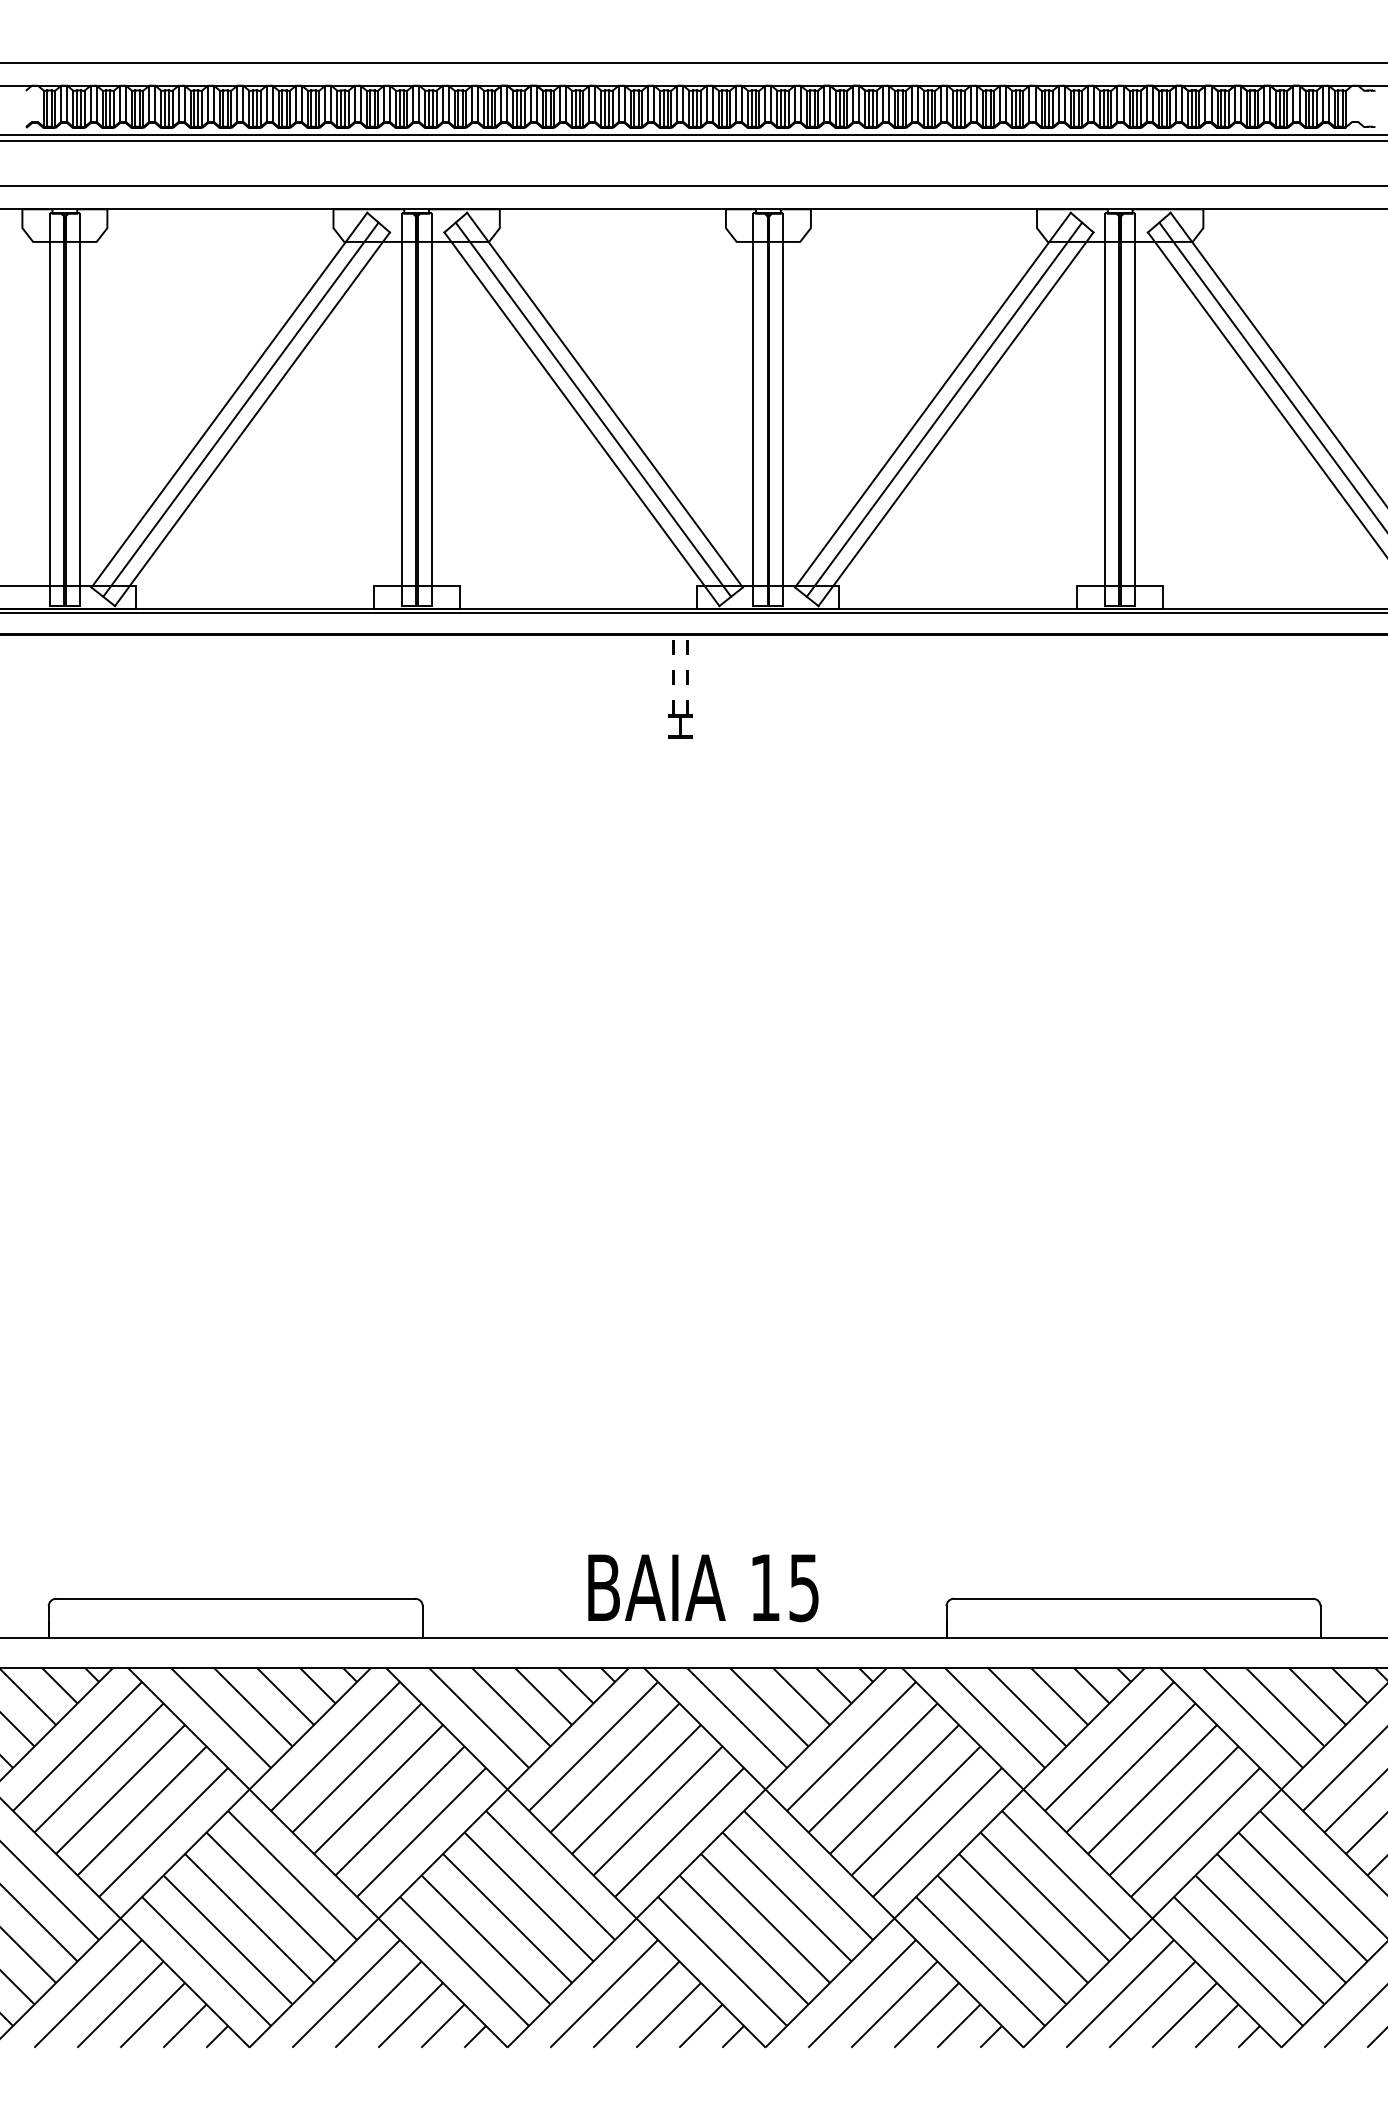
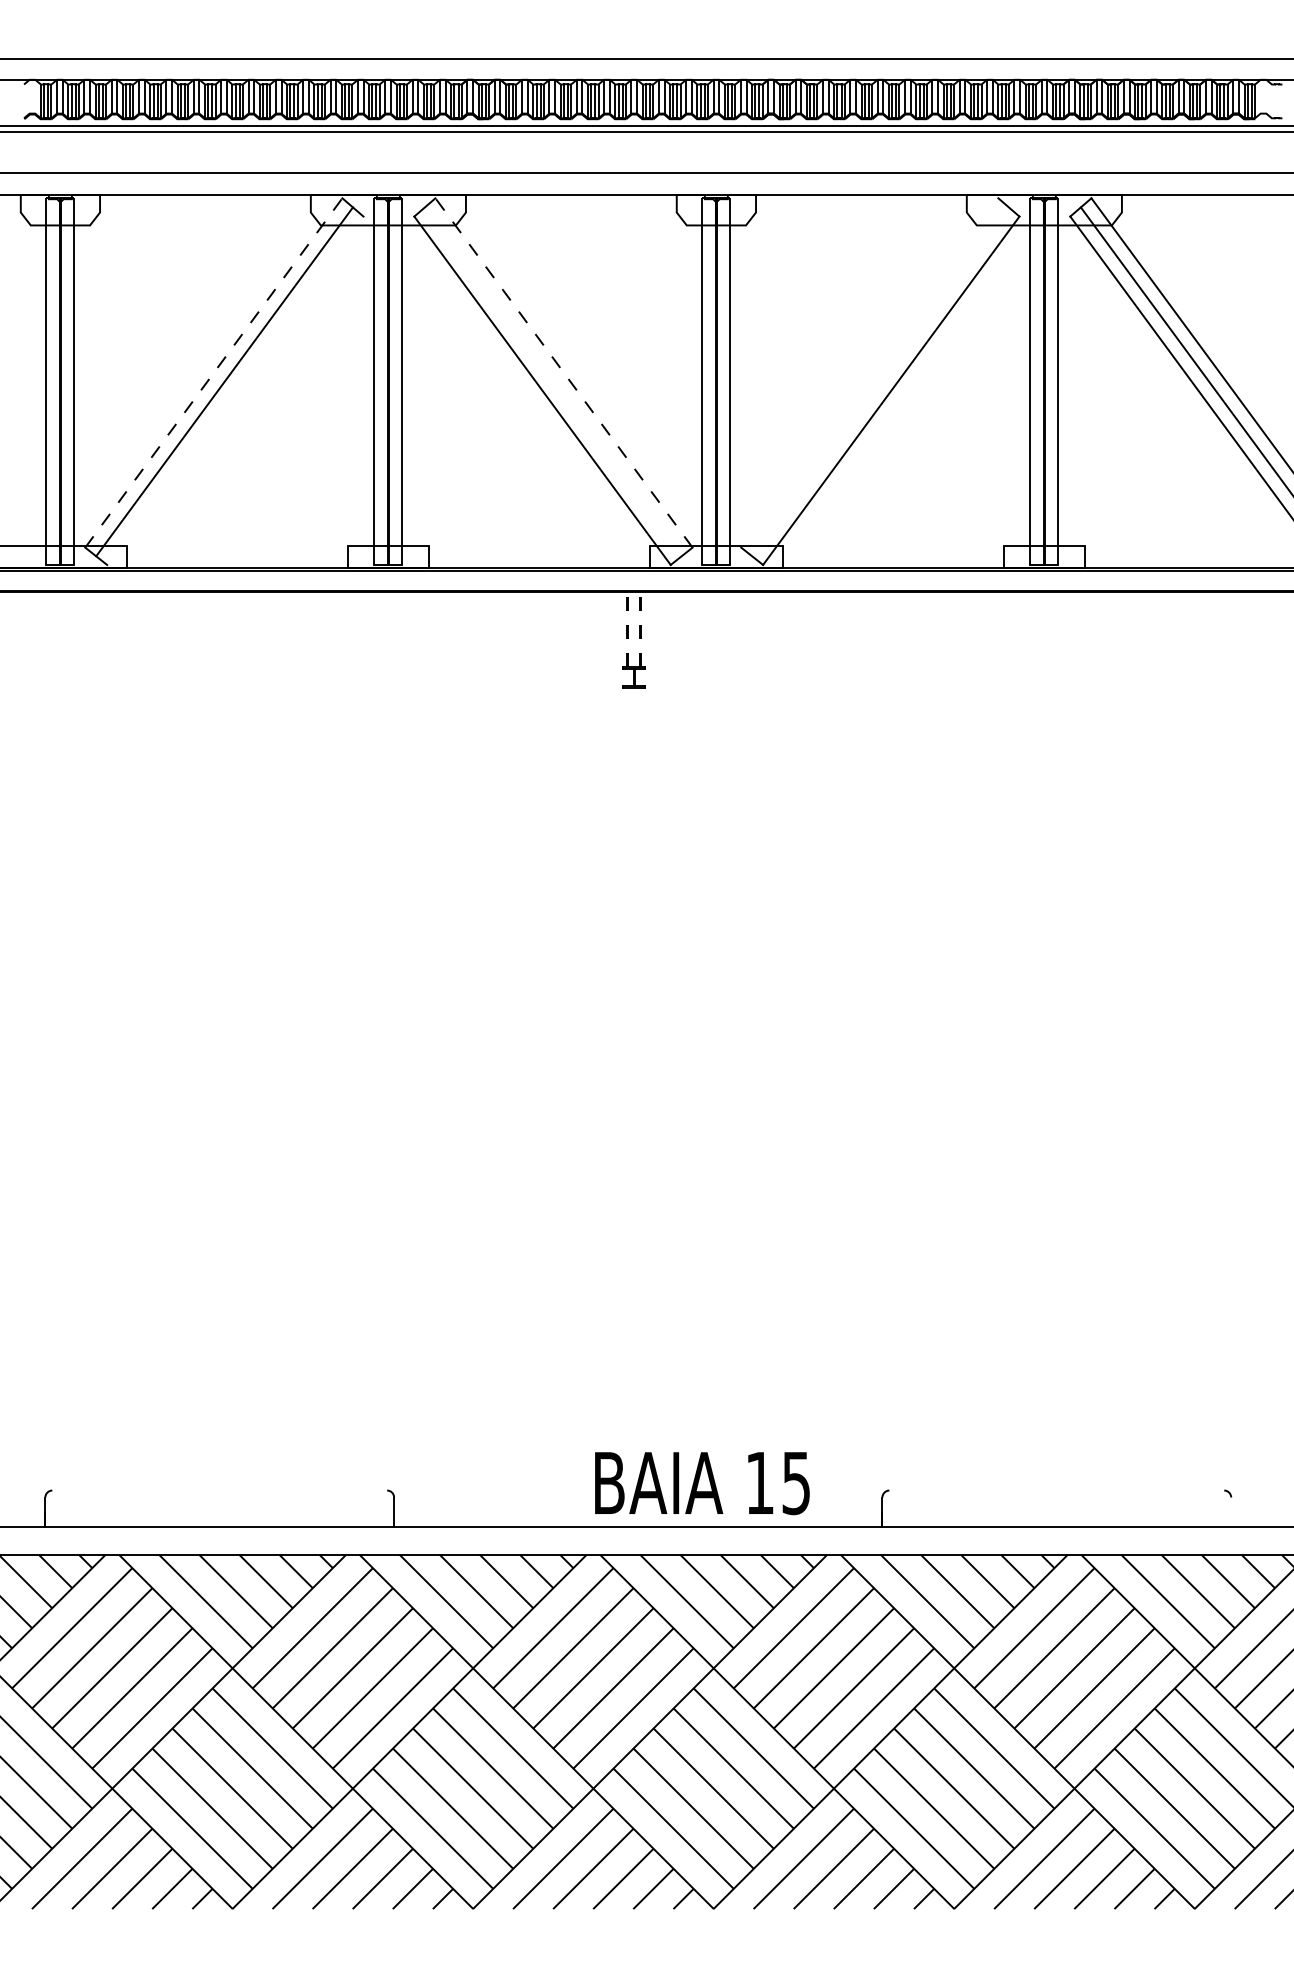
line: (932, 399) -> (869, 372), removed
line: (229, 400) -> (213, 373), solid -> dashed
line: (605, 400) -> (564, 373), solid -> dashed
line: (593, 409) -> (553, 381), removed
line: (944, 409) -> (880, 381), removed
line: (252, 419) -> (235, 390), removed
text: (703, 1588) -> (702, 1483), moved
line: (235, 1598) -> (219, 1490), removed
line: (1133, 1598) -> (1056, 1490), removed
line: (1320, 1621) -> (1231, 1511), removed

